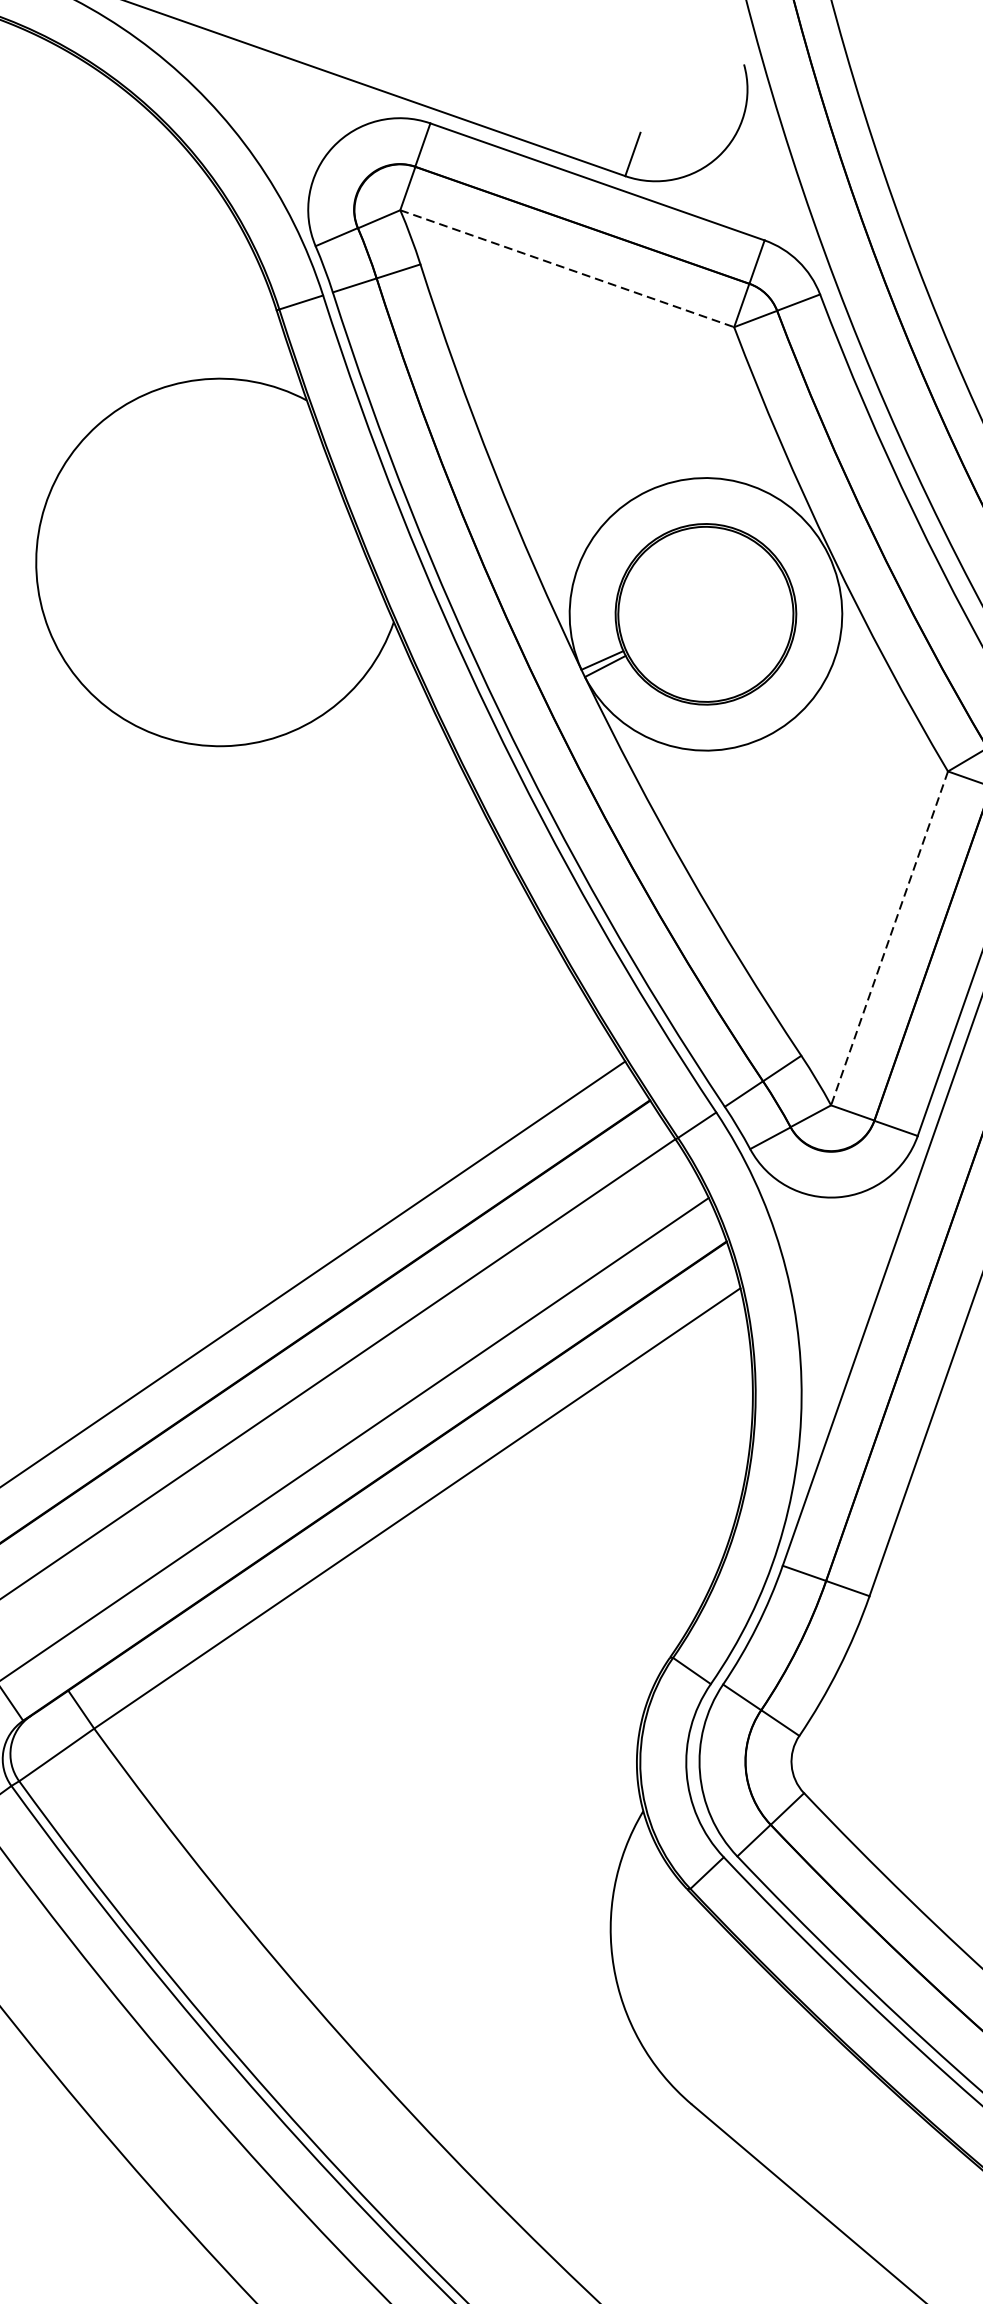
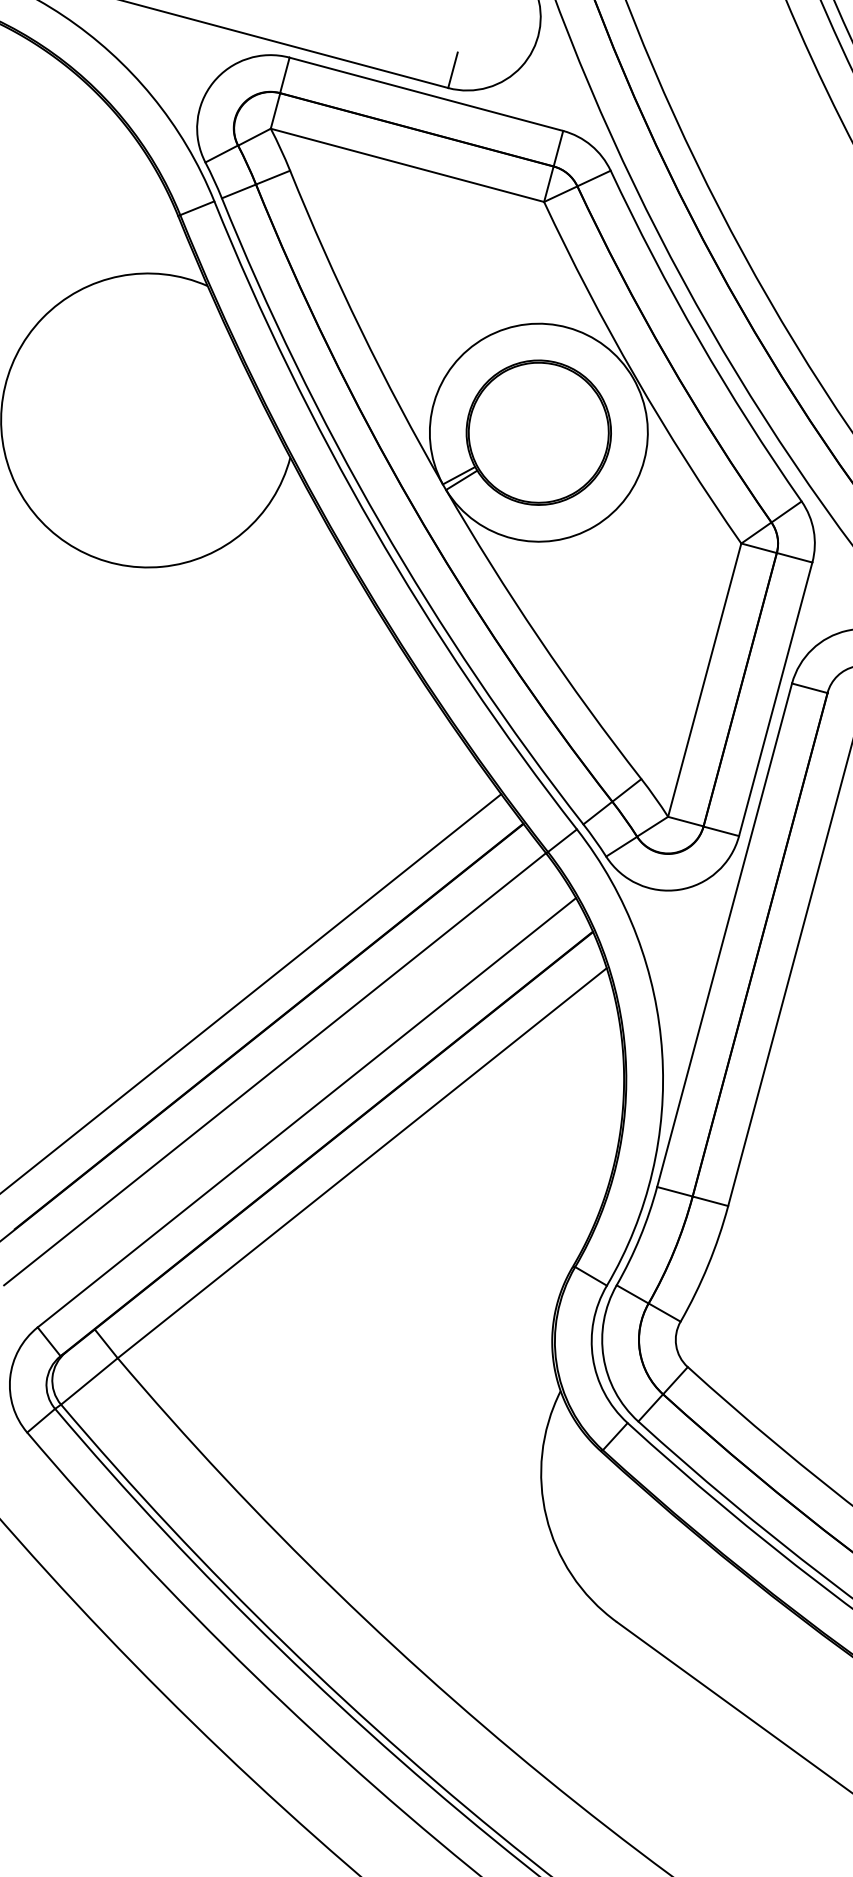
line: (567, 268) -> (407, 165), dashed -> solid
line: (889, 938) -> (704, 680), dashed -> solid

